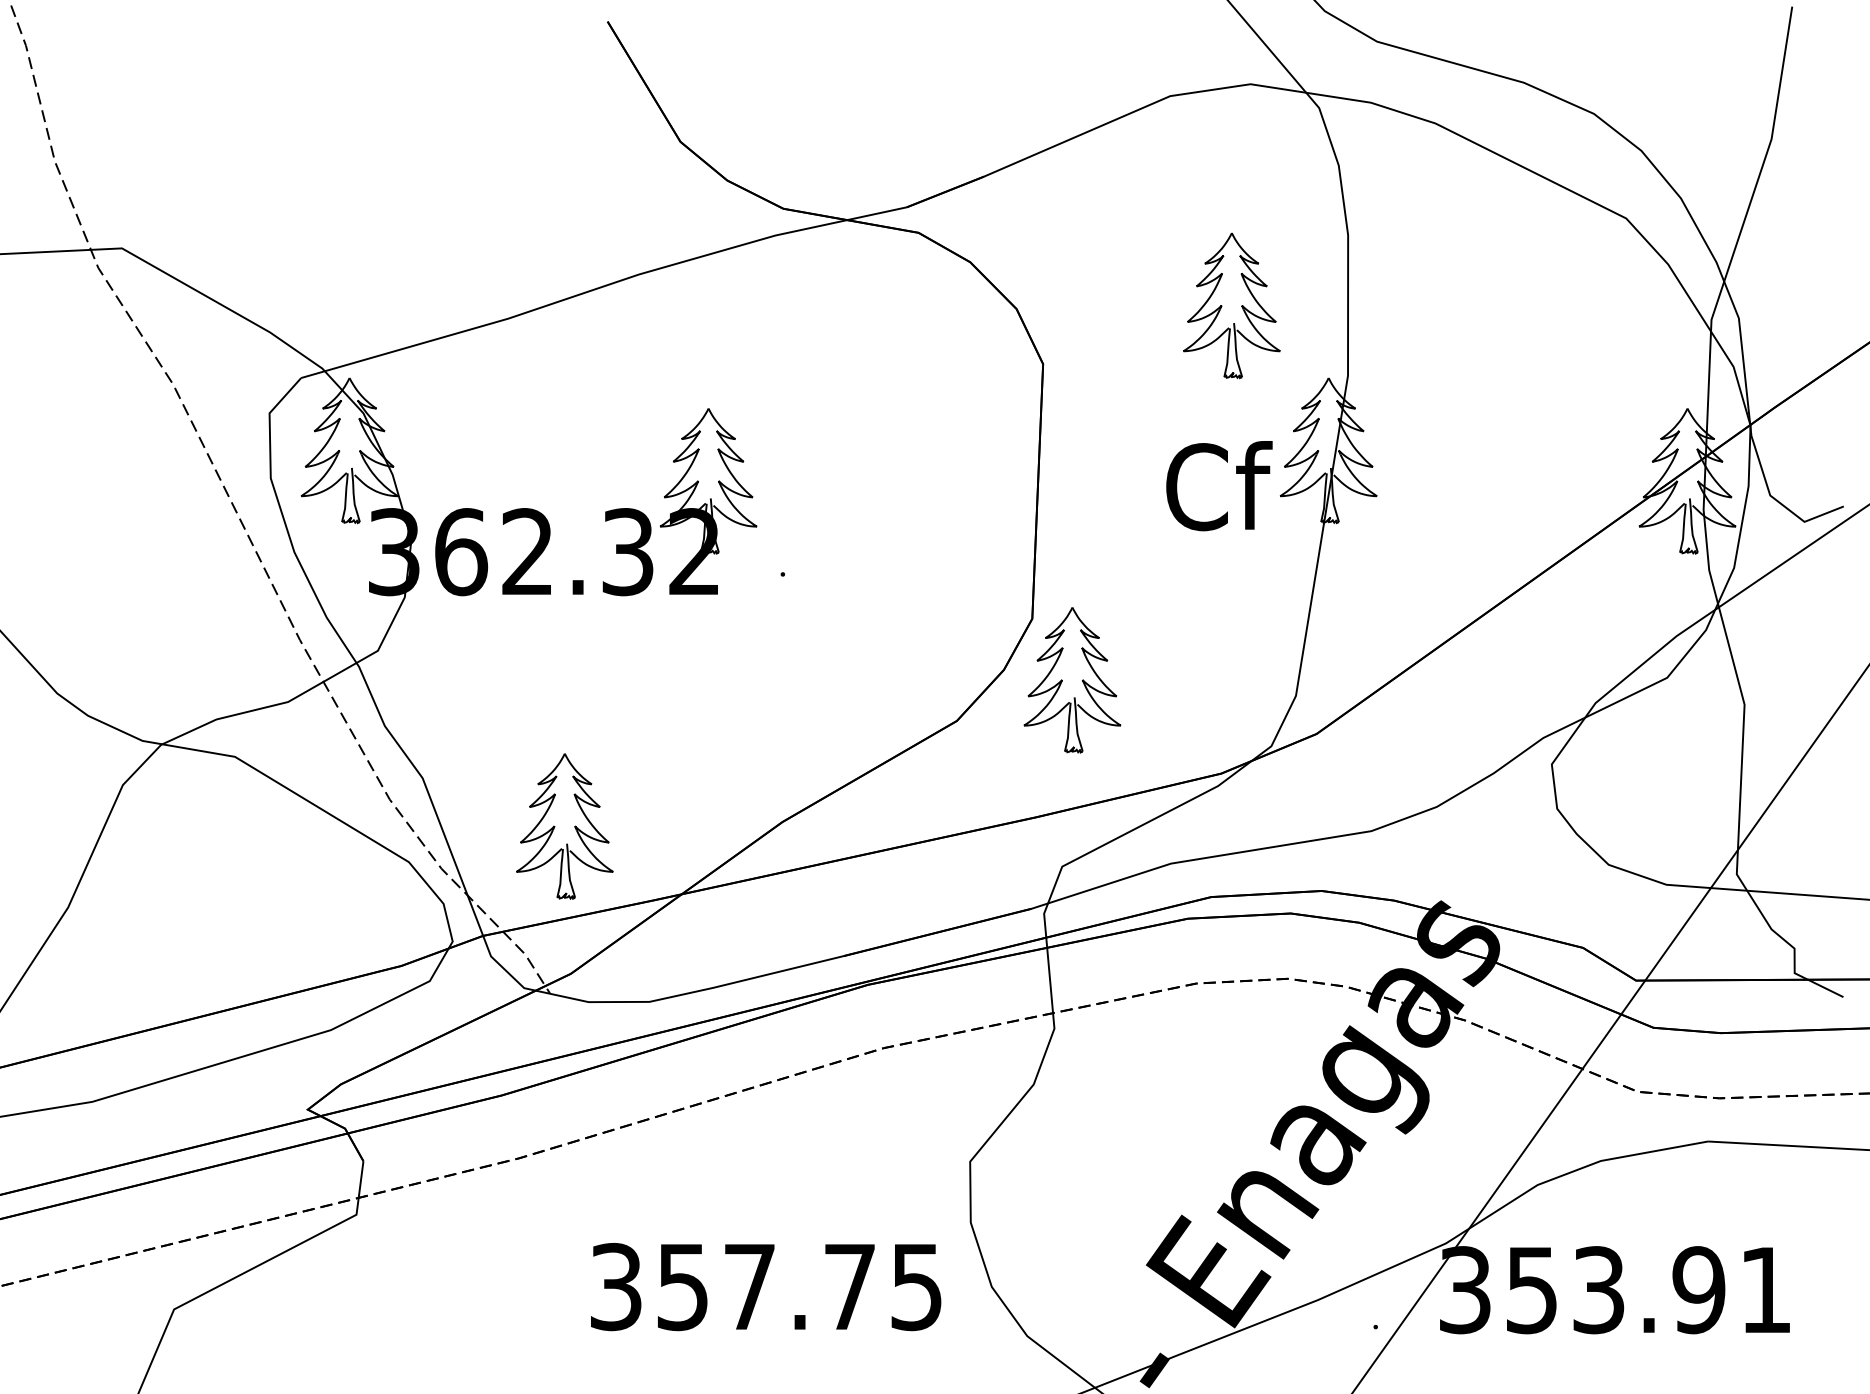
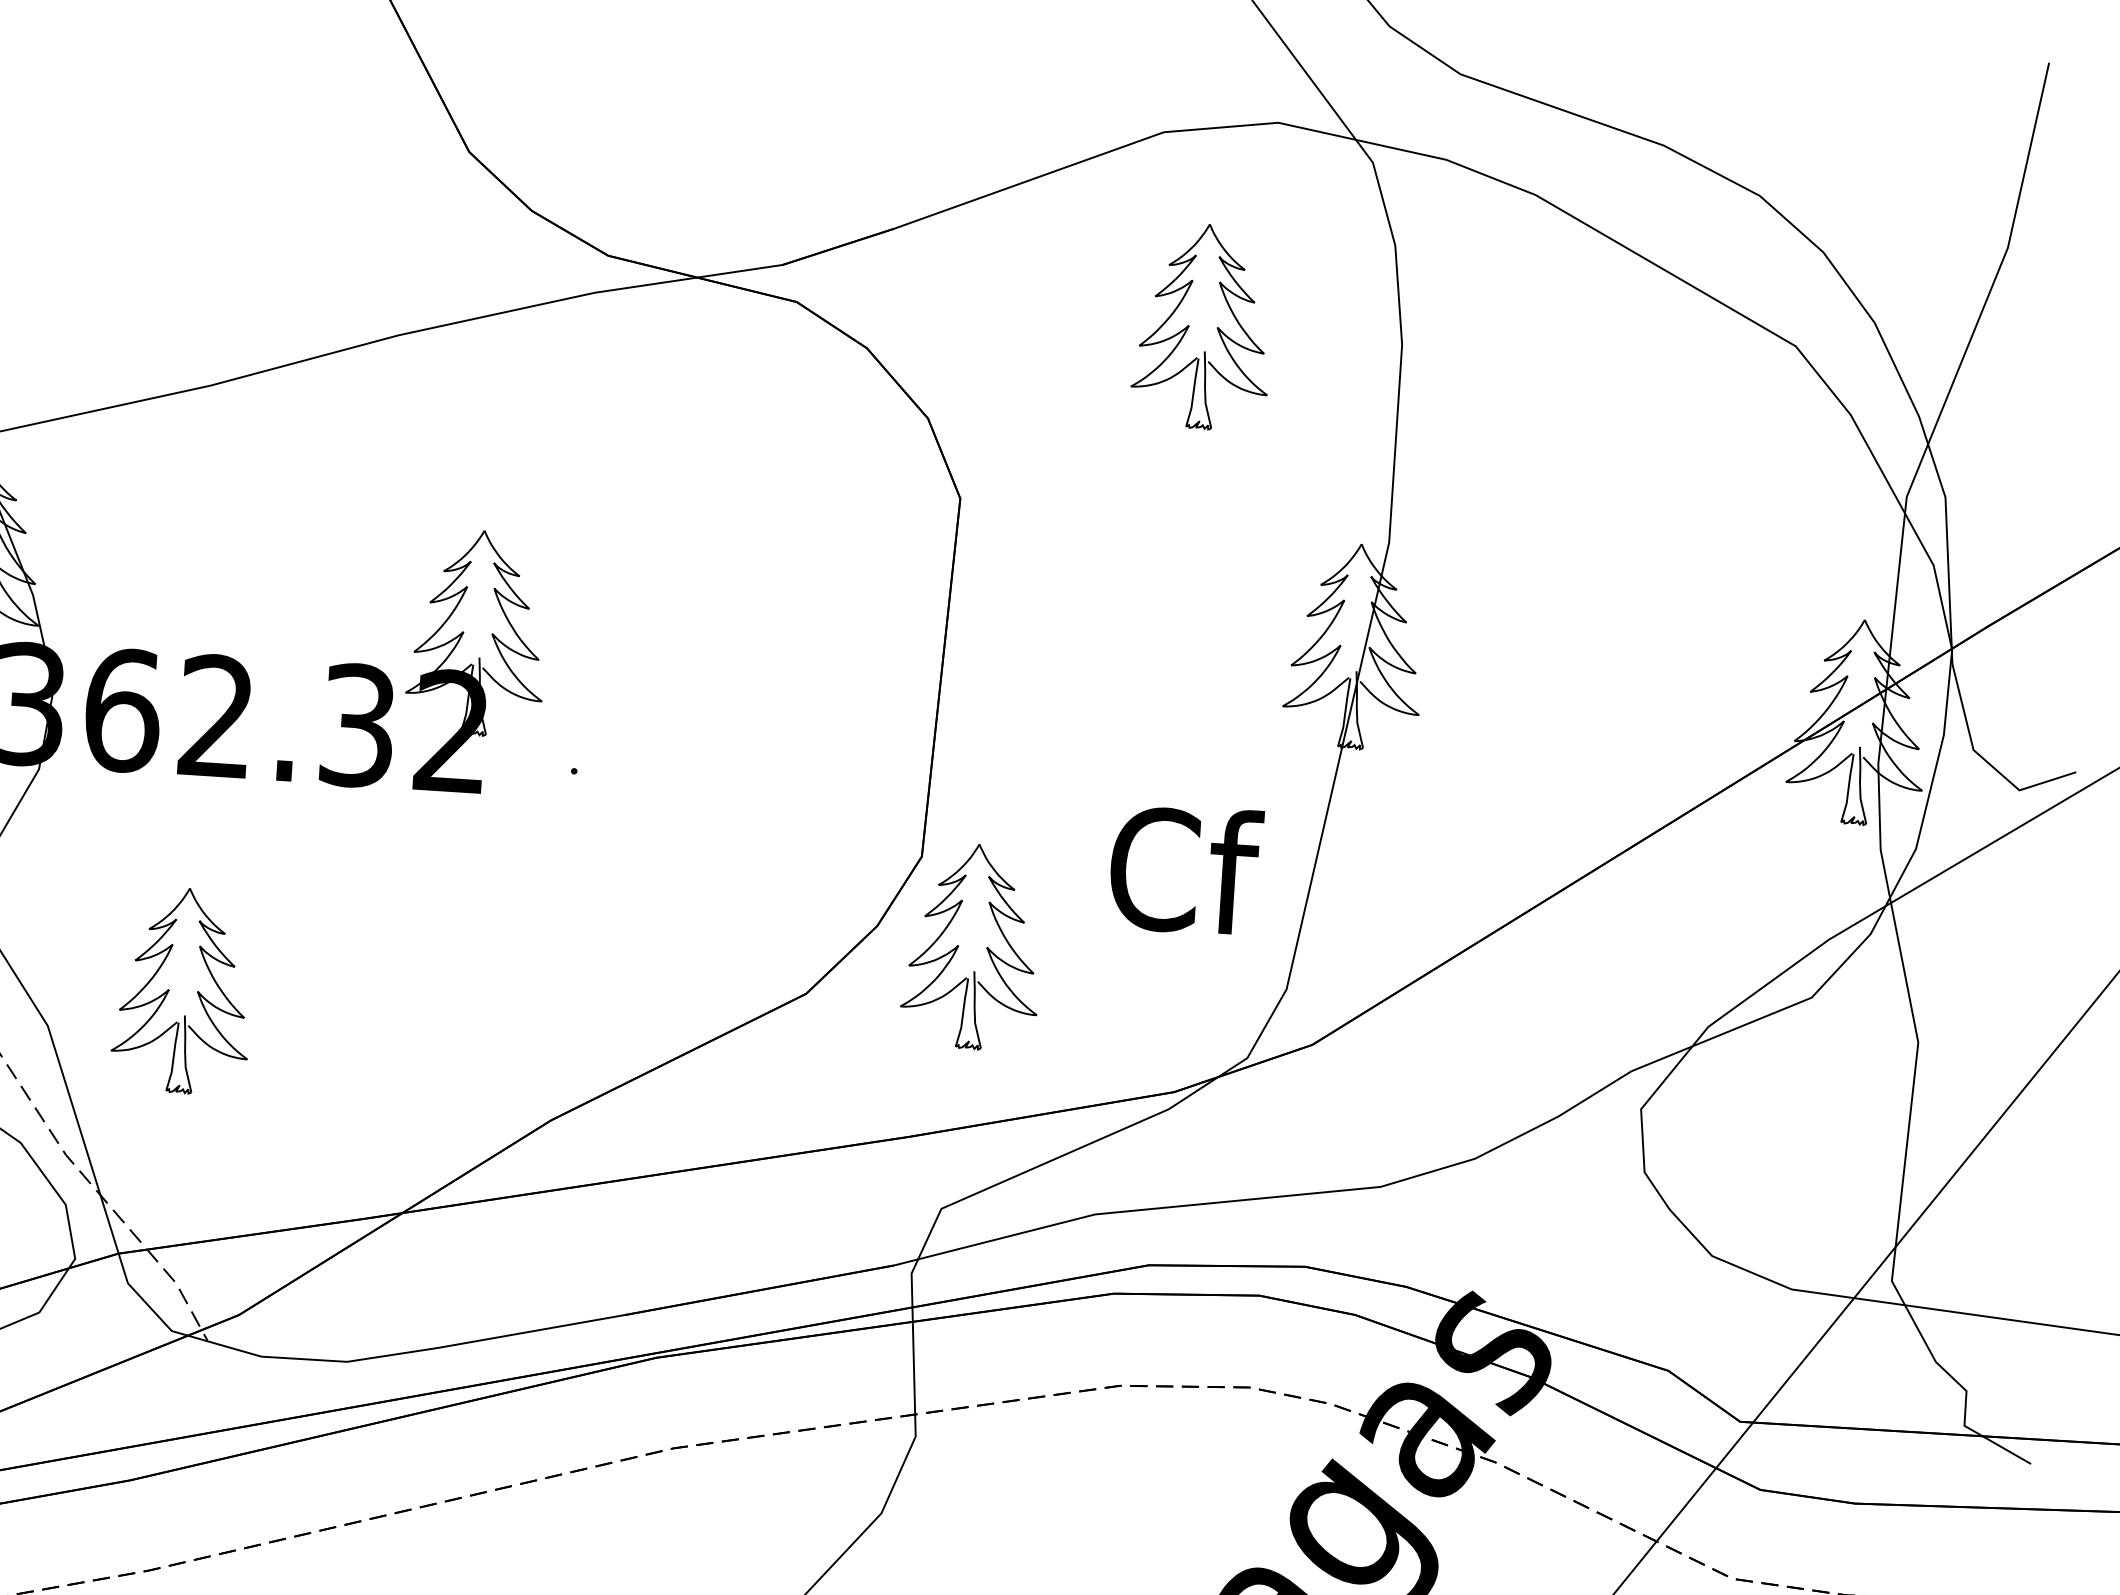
part: (1231, 305) -> (1202, 326), moved
text: (1219, 486) -> (1185, 870), moved
part: (564, 826) -> (182, 991), moved

